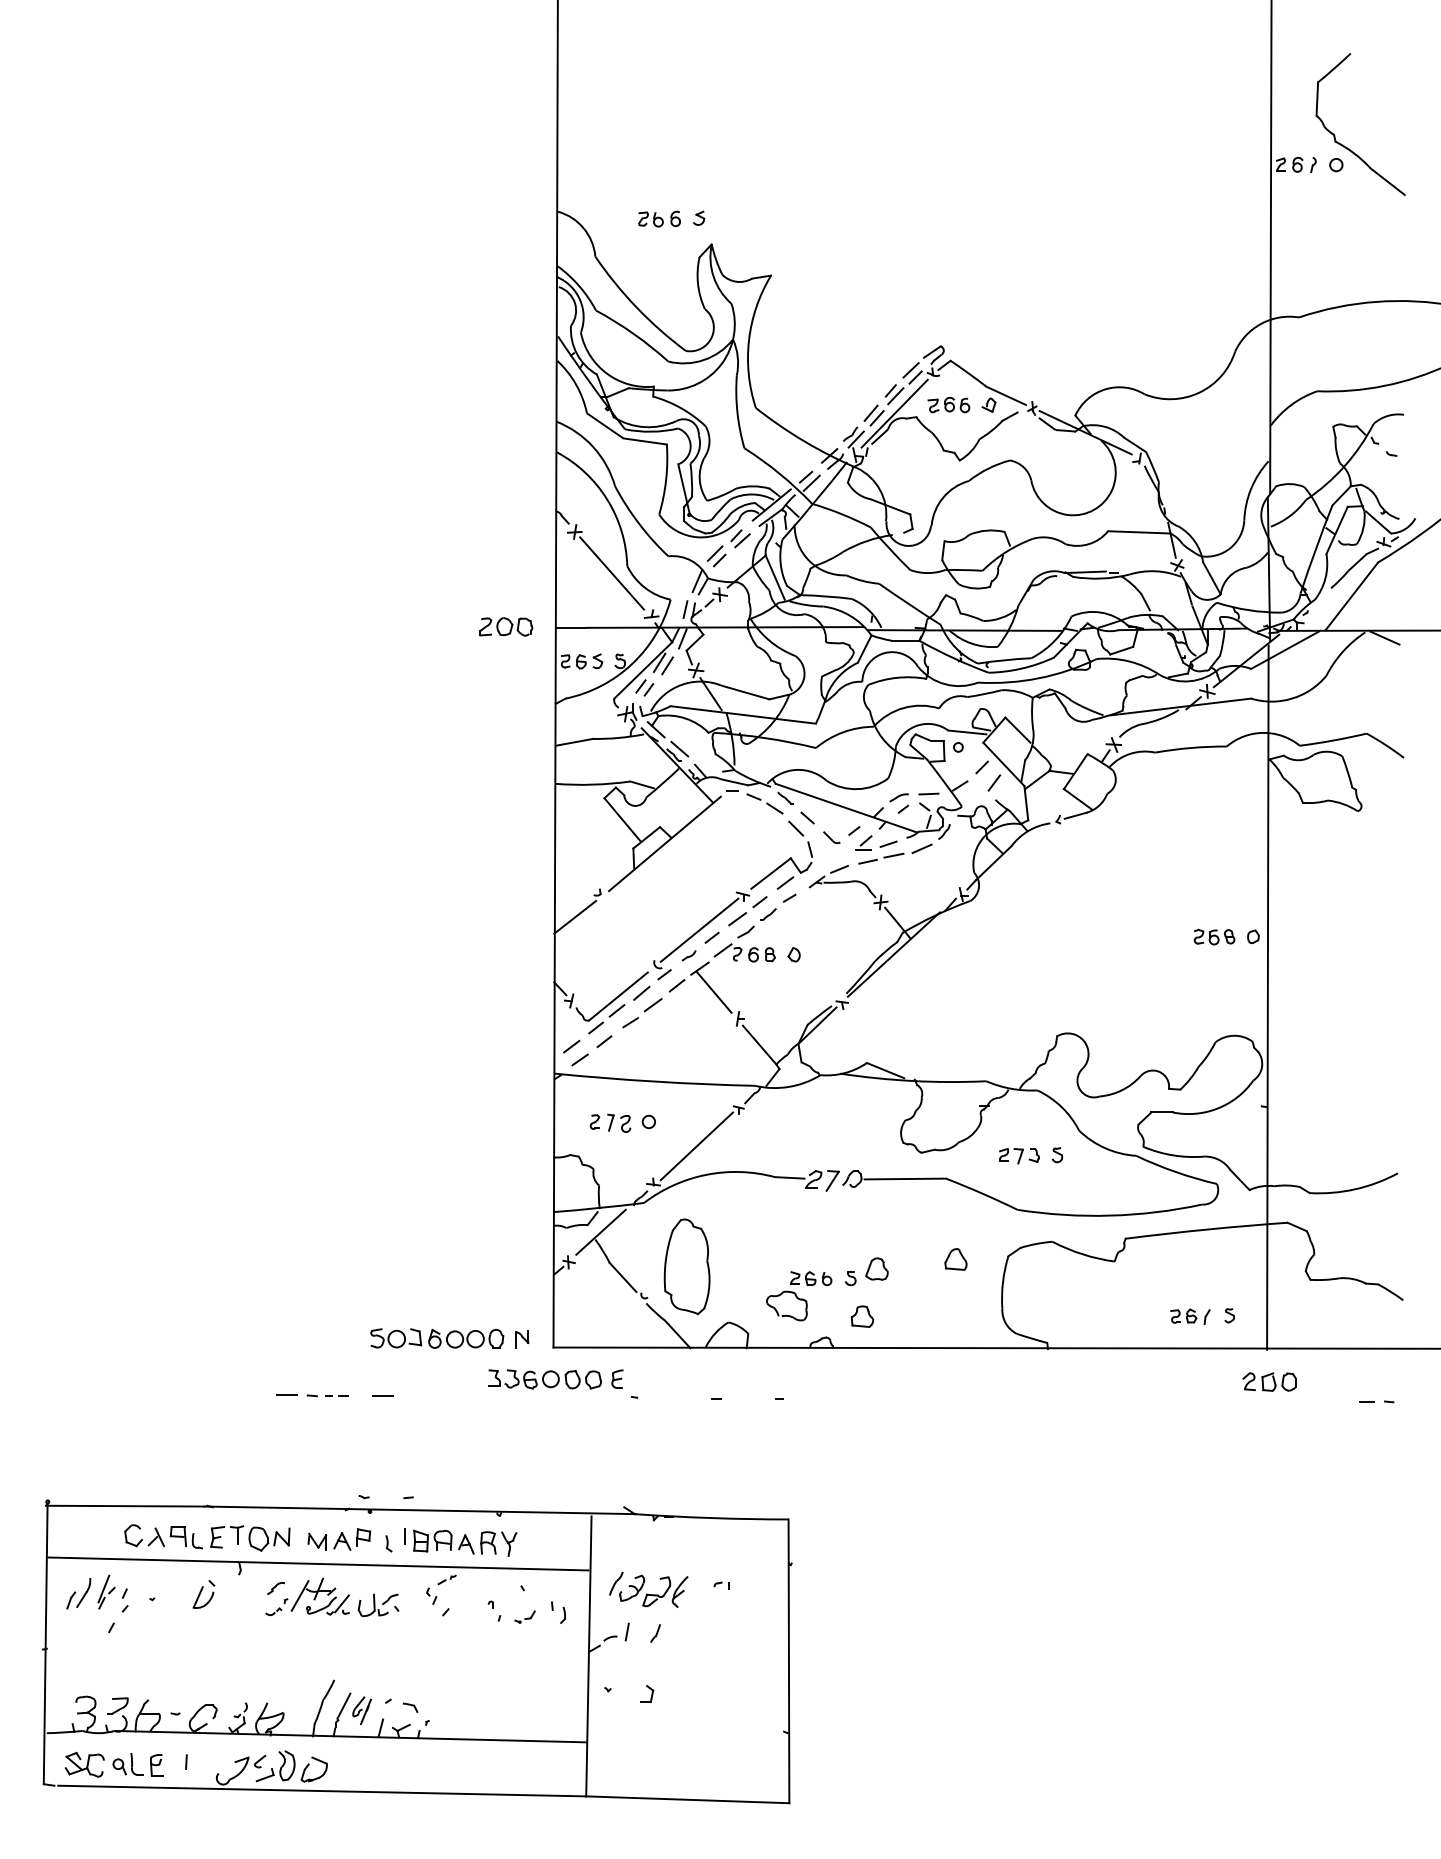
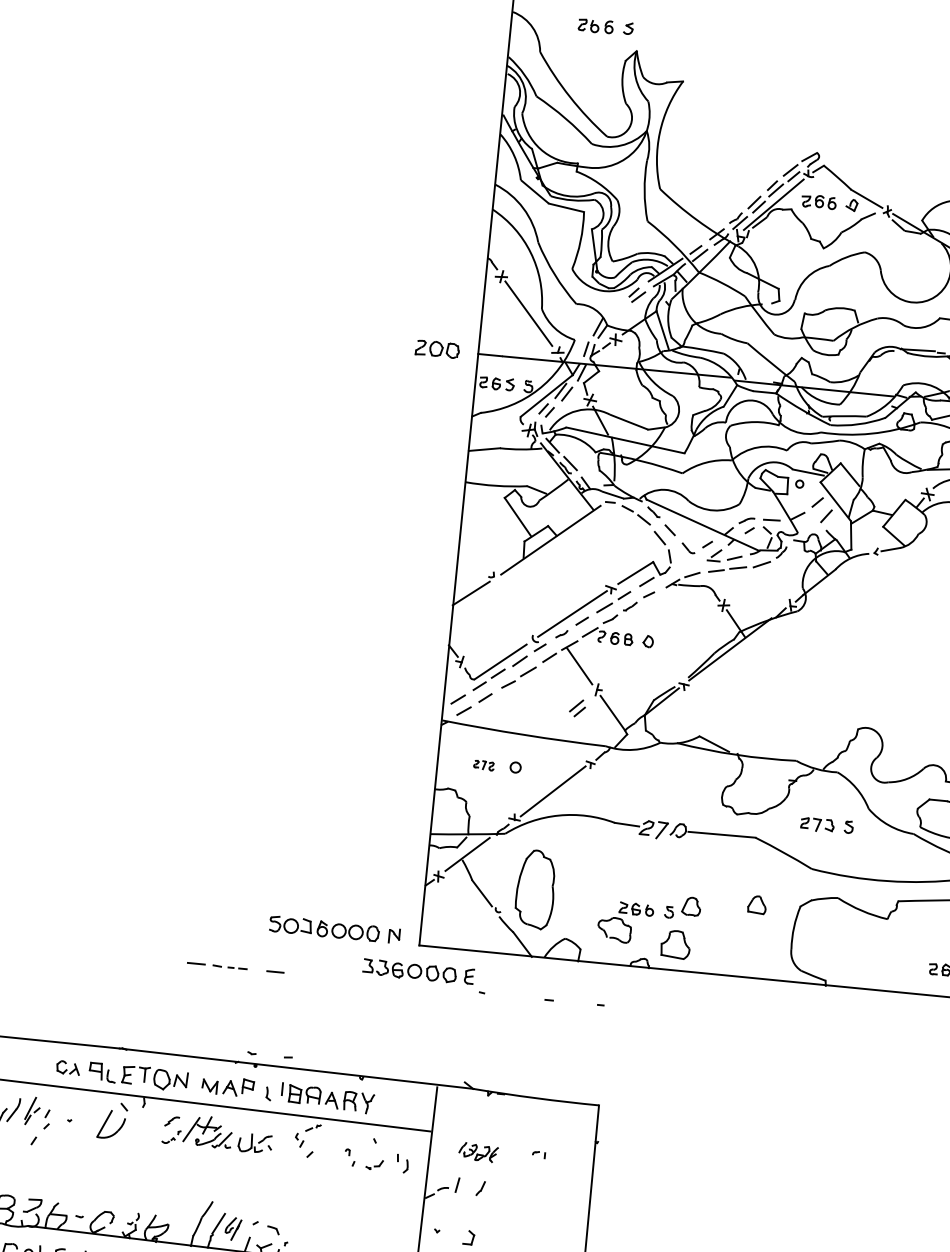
part: (716, 556) -> (577, 708), moved
part: (610, 1122) -> (484, 764), size x0.6
part: (862, 1316) -> (675, 944), size x1.6
part: (144, 1535) -> (68, 1067), size x0.7
part: (648, 1589) -> (478, 1151), size x0.6
part: (203, 1594) -> (112, 1120), size x1.6

